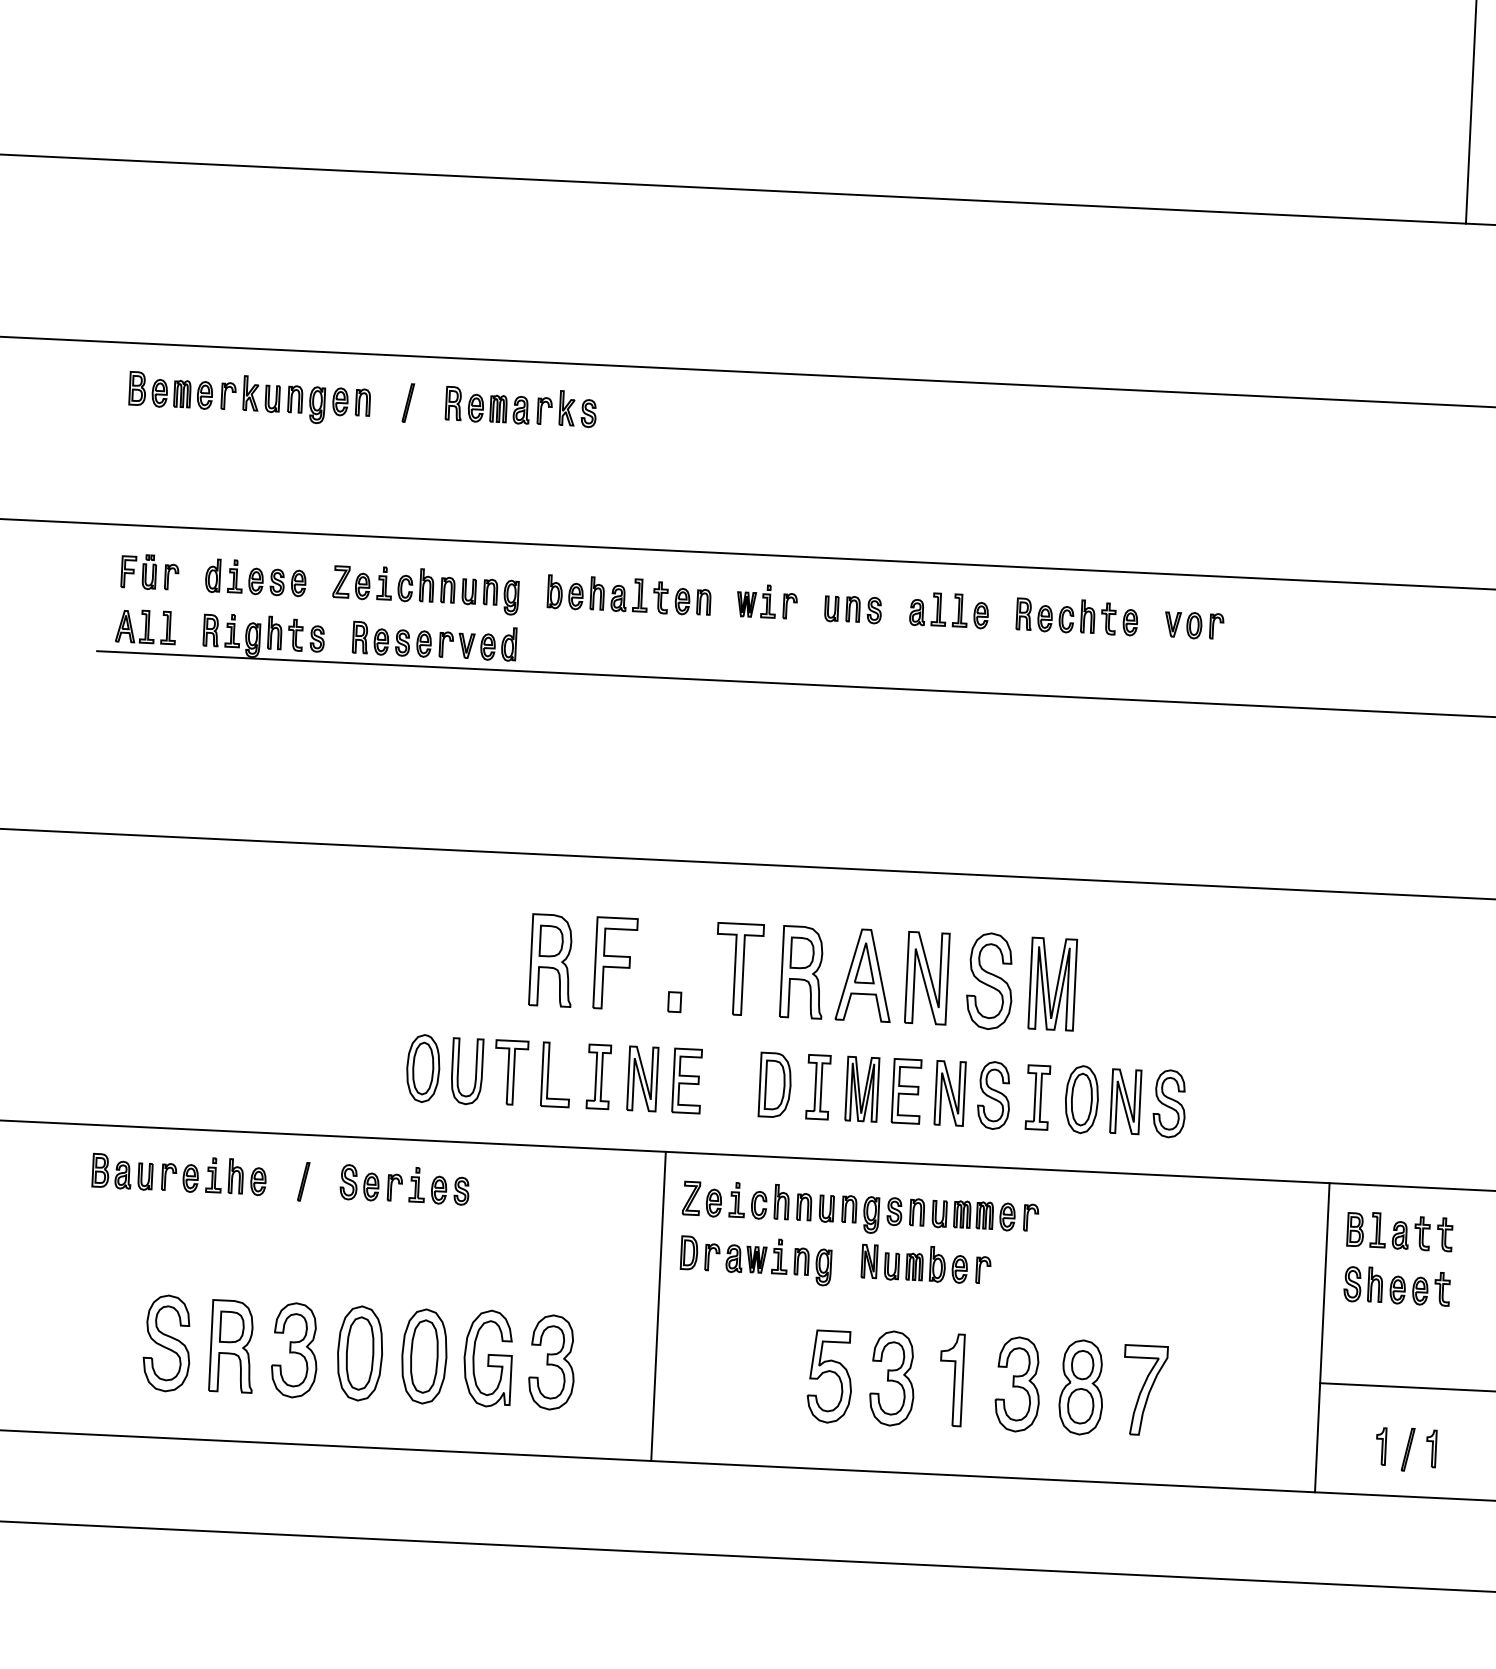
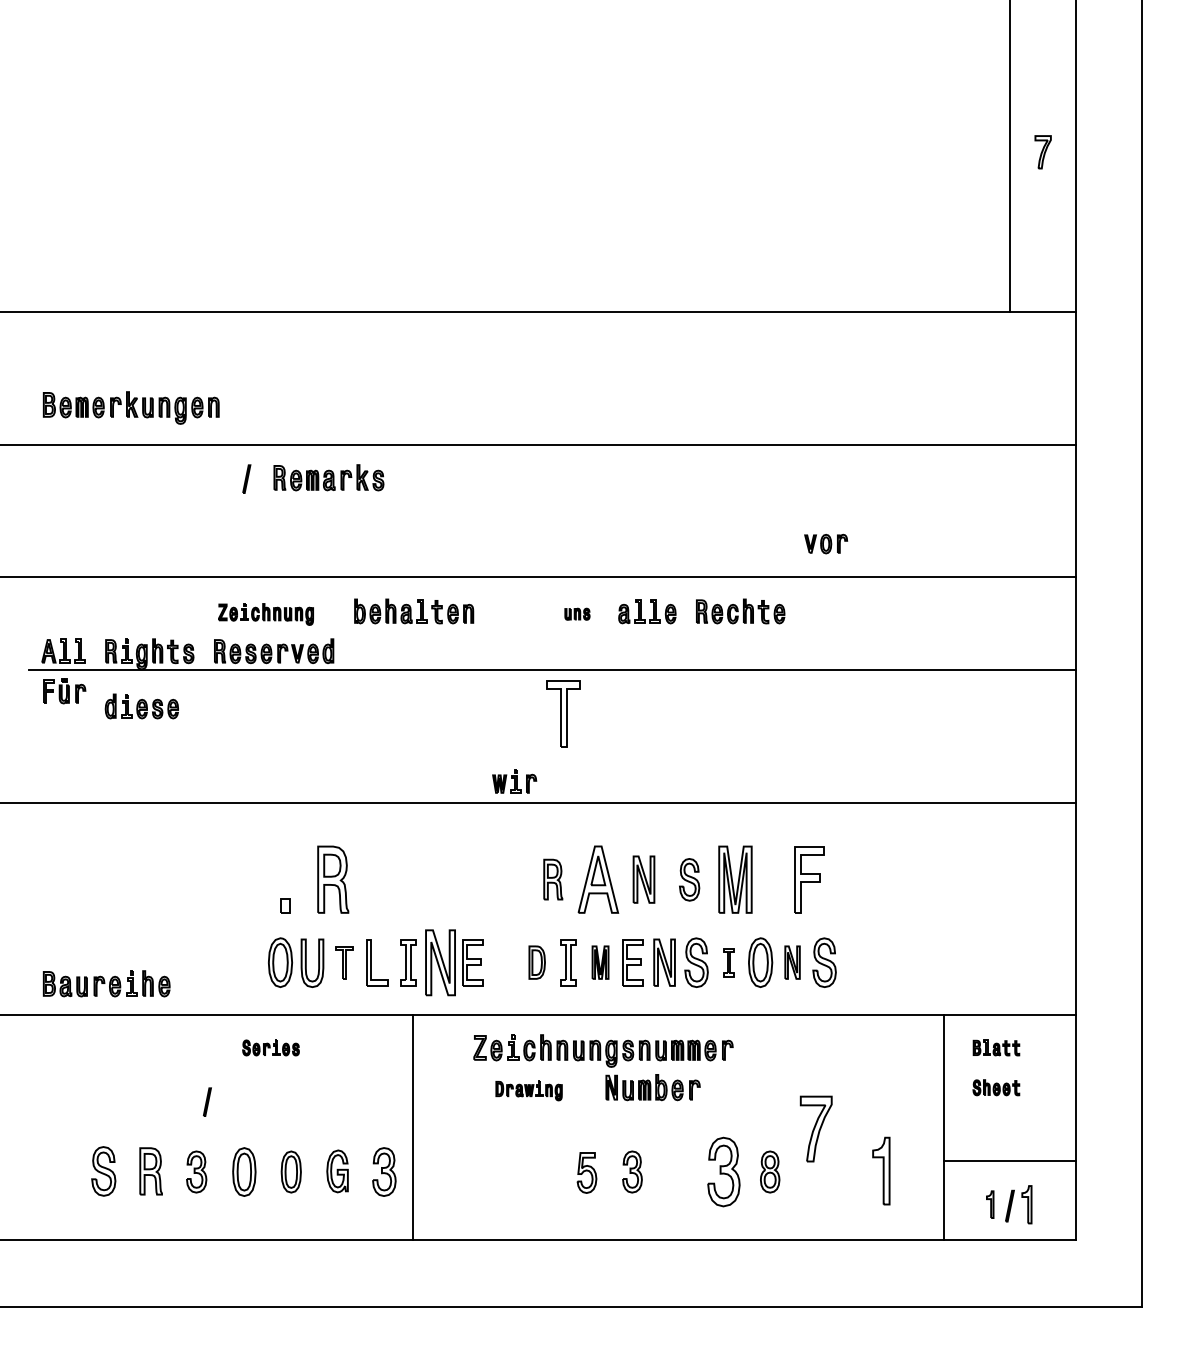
part: (248, 397) -> (130, 407), moved
part: (149, 572) -> (64, 691), moved
part: (255, 577) -> (141, 706), moved
part: (425, 589) -> (265, 614), size x0.7
part: (767, 601) -> (514, 781), moved
part: (853, 610) -> (577, 614), size x0.6
part: (1194, 624) -> (826, 543), moved
part: (552, 960) -> (333, 879), moved
part: (615, 963) -> (809, 879), moved
part: (738, 969) -> (563, 713), moved
part: (803, 972) -> (553, 879), size x0.6
part: (926, 977) -> (643, 879), size x0.7
part: (989, 980) -> (689, 879), size x0.6
part: (675, 1001) -> (285, 905), moved
part: (511, 1072) -> (344, 962), size x0.7
part: (642, 1078) -> (440, 962), size x1.4
part: (775, 1084) -> (537, 962), size x0.7
part: (862, 1089) -> (600, 962), size x0.7
part: (1037, 1097) -> (728, 962), size x0.6
part: (1125, 1101) -> (792, 962), size x0.7
part: (179, 1173) -> (106, 983), moved
line: (303, 1180) -> (207, 1101), moved
part: (404, 1184) -> (270, 1047), size x0.6
part: (1399, 1231) -> (996, 1047), size x0.6
part: (755, 1259) -> (528, 1090), size x0.6
part: (1397, 1286) -> (996, 1087), size x0.6
line: (658, 1306) -> (412, 1127), moved
part: (166, 1343) -> (103, 1171), size x0.7
part: (231, 1346) -> (150, 1171), size x0.7
part: (294, 1349) -> (196, 1171), size x0.6
part: (360, 1352) -> (244, 1171), size x0.7
part: (424, 1355) -> (291, 1171), size x0.6
part: (487, 1358) -> (337, 1171), size x0.6
part: (552, 1361) -> (384, 1171), size x0.7
part: (829, 1376) -> (586, 1172), size x0.6
part: (892, 1377) -> (632, 1171), size x0.6
part: (951, 1379) -> (881, 1170), moved
part: (1080, 1386) -> (769, 1171), size x0.6
part: (1143, 1389) -> (815, 1128), moved
part: (1430, 1448) -> (1026, 1204), size x1.4

